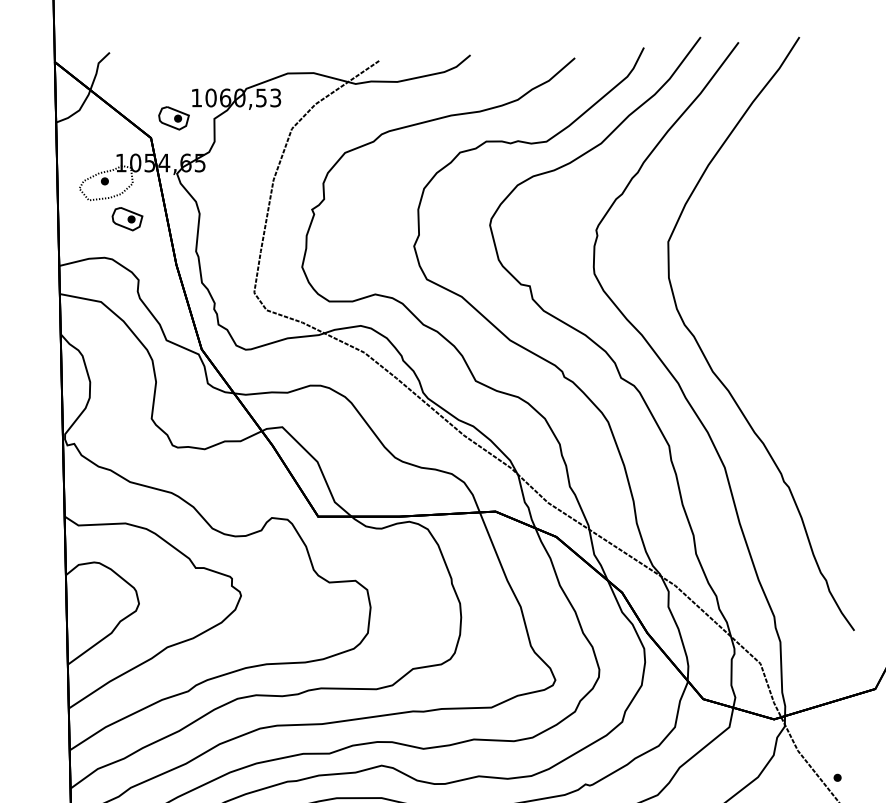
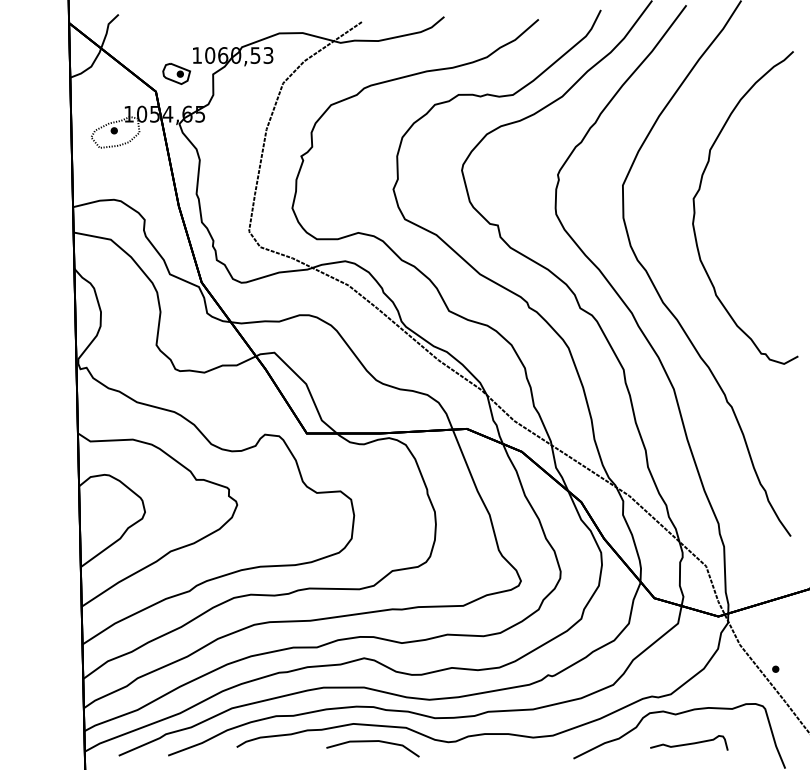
part: (127, 218) -> (134, 164), removed
curve: (754, 246) -> (700, 189), added

